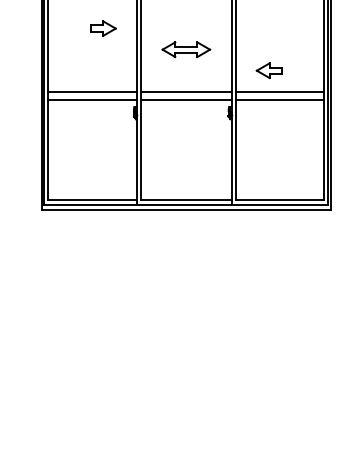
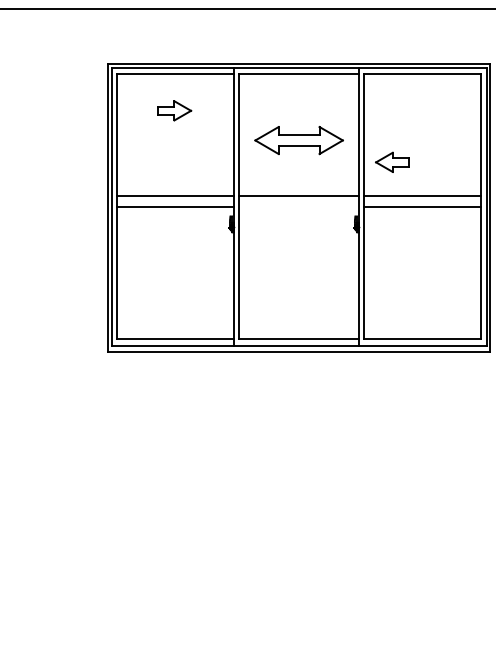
part: (103, 28) -> (174, 110), moved
part: (185, 49) -> (298, 140), size x1.4
part: (269, 70) -> (392, 161), moved
line: (185, 100) -> (298, 207), removed

